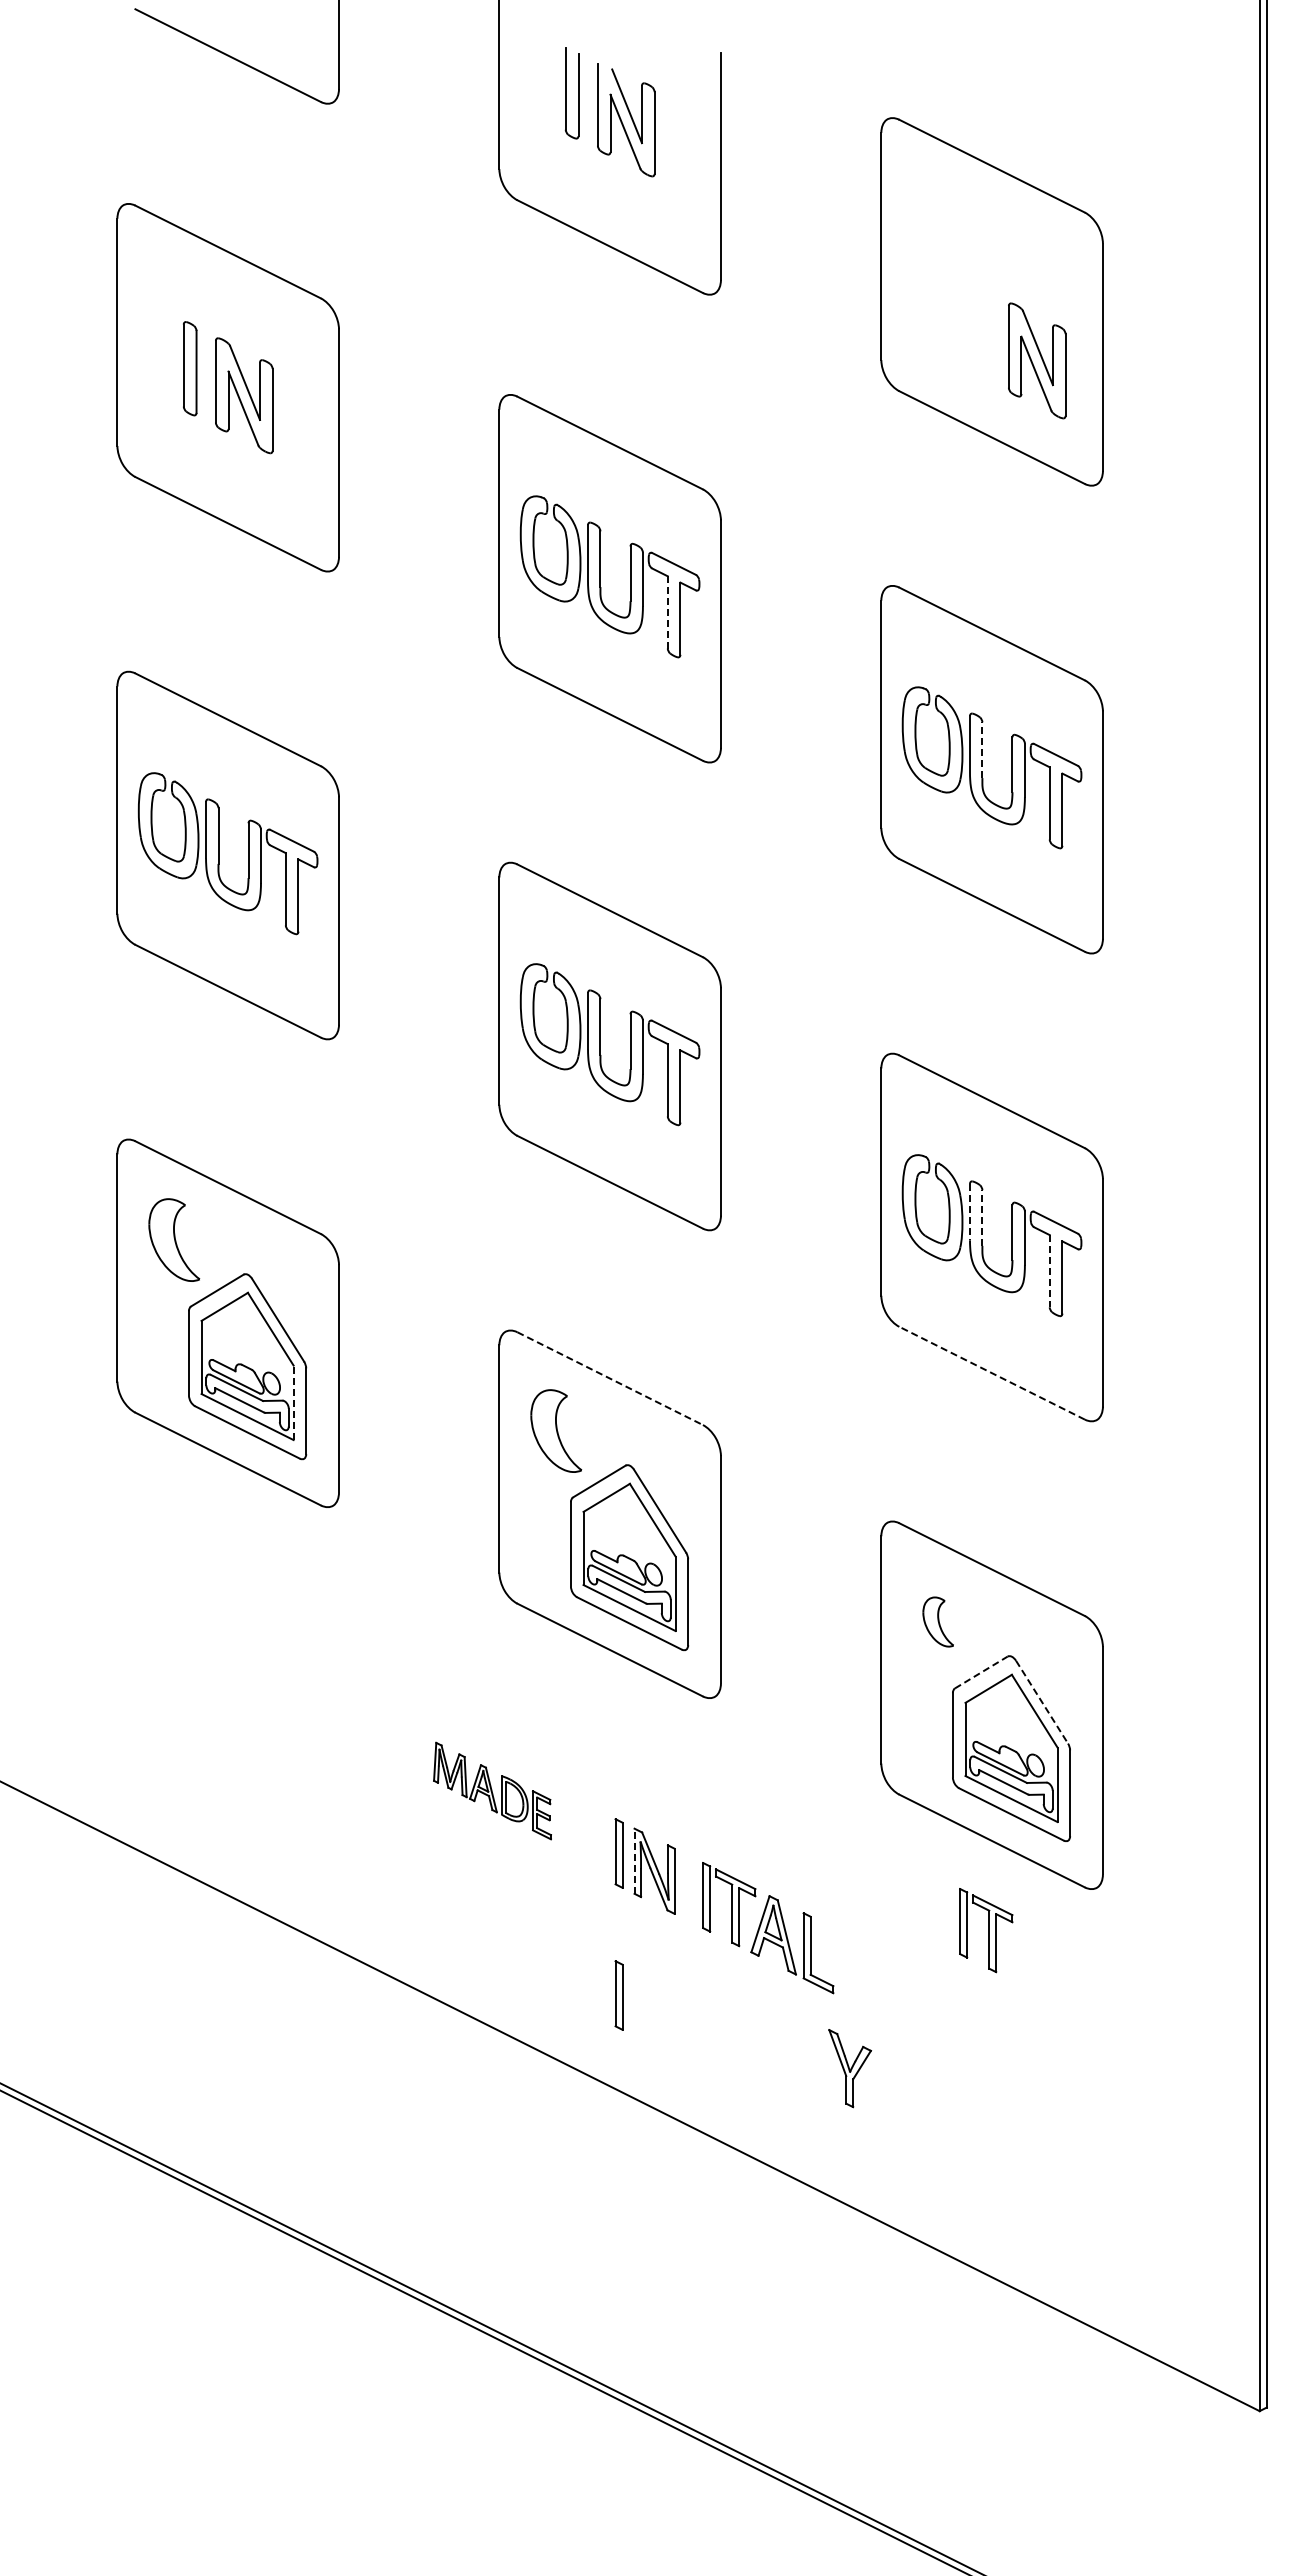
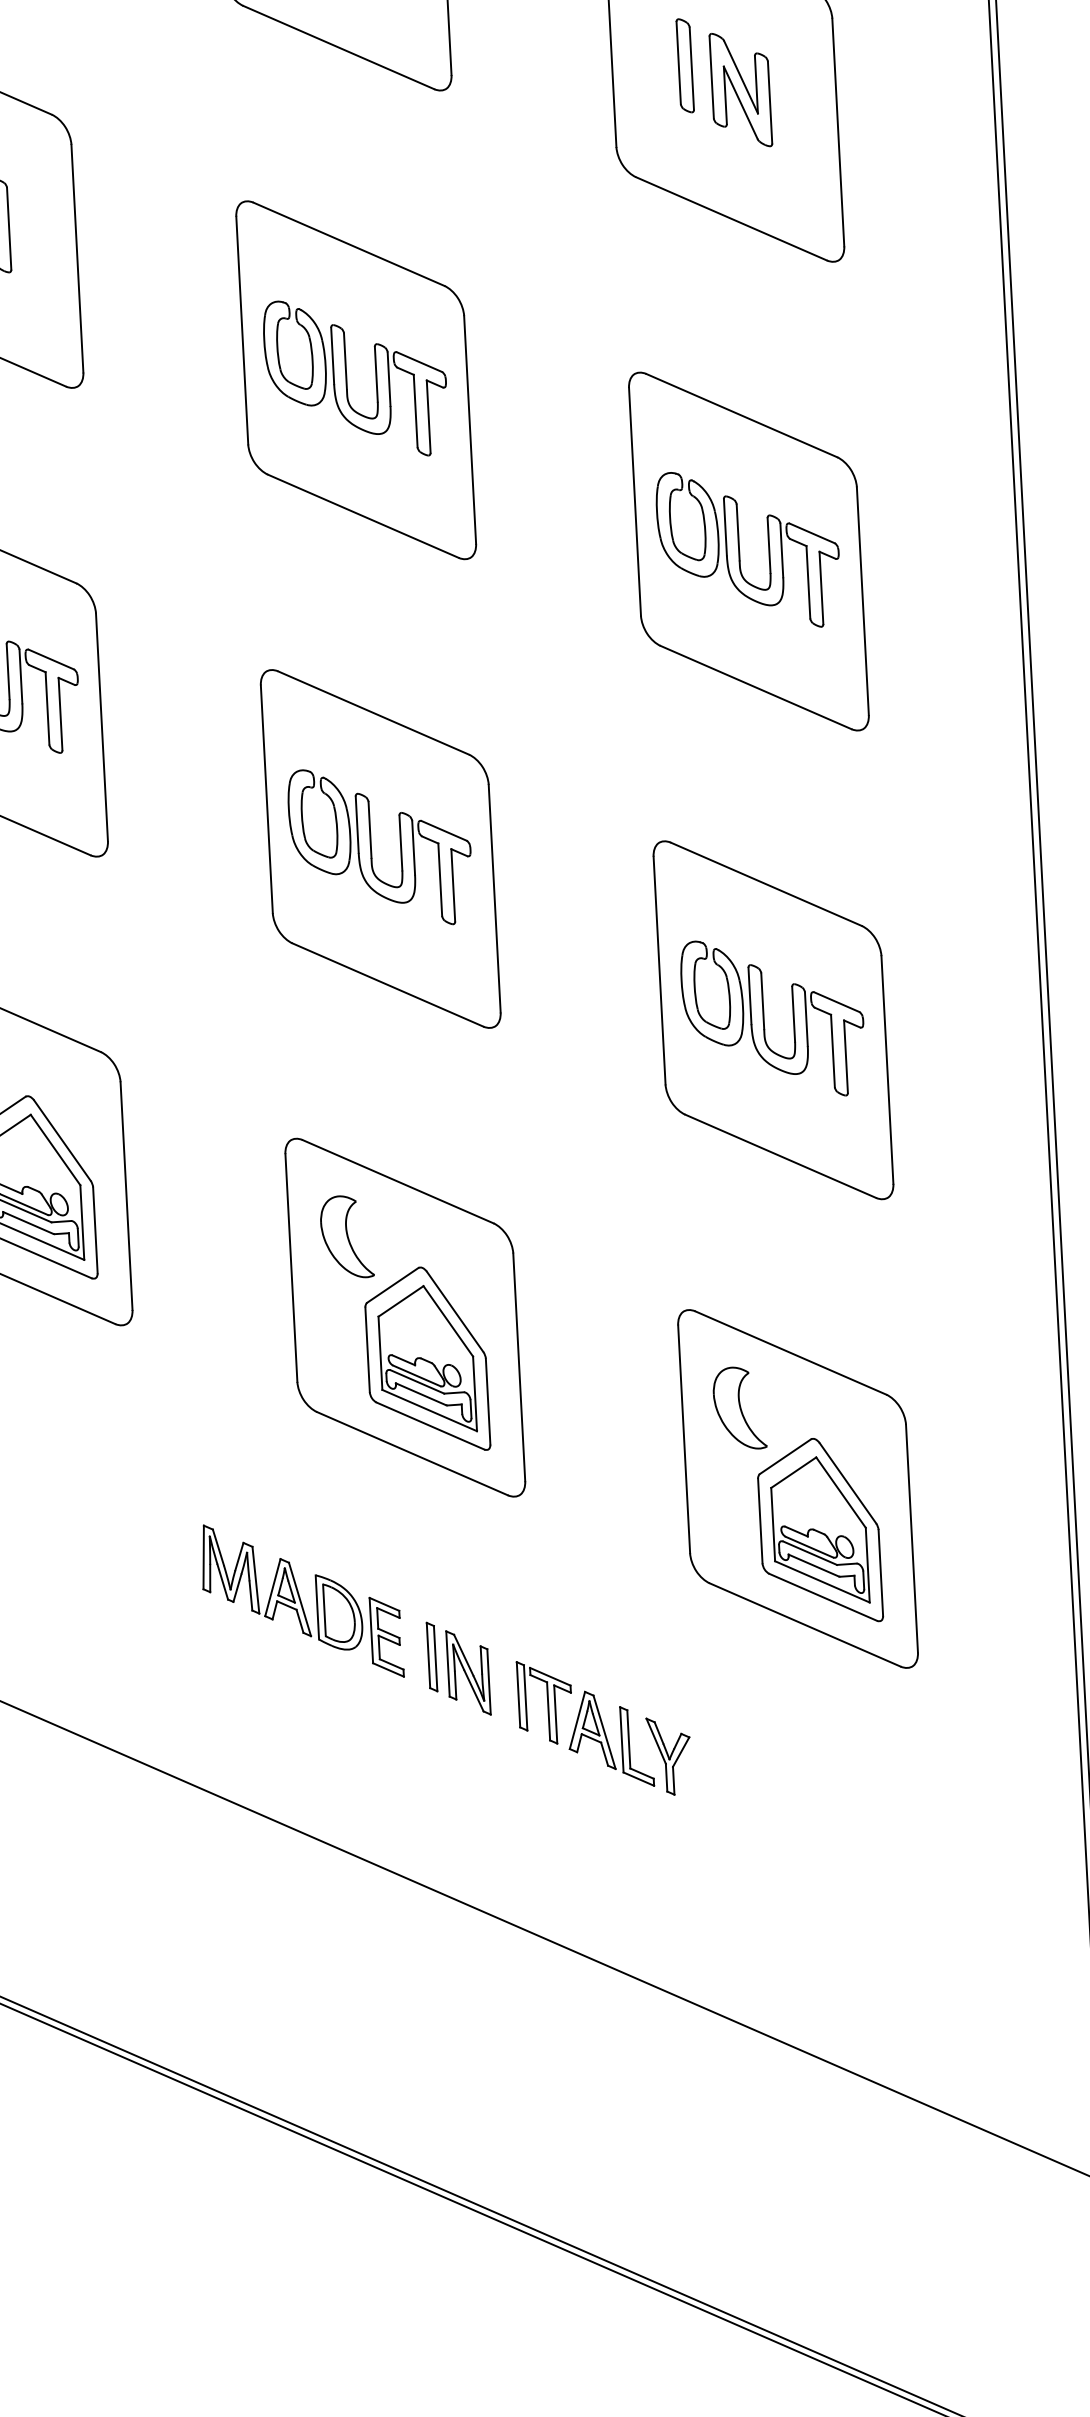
part: (953, 282) -> (684, 65), added
part: (1037, 360) -> (741, 89), moved
line: (667, 612) -> (415, 411), dashed -> solid
line: (982, 750) -> (738, 532), dashed -> solid
line: (969, 1212) -> (749, 996), dashed -> solid
line: (982, 1218) -> (762, 1001), dashed -> solid
line: (1049, 1271) -> (832, 1051), dashed -> solid
line: (992, 1373) -> (781, 1156), dashed -> solid
line: (610, 1378) -> (398, 1181), dashed -> solid
line: (293, 1402) -> (82, 1222), dashed -> solid
part: (938, 1621) -> (739, 1407), size x1.67
line: (981, 1672) -> (785, 1456), dashed -> solid
line: (1042, 1702) -> (848, 1483), dashed -> solid
part: (492, 1790) -> (301, 1600), size x1.67
line: (634, 1861) -> (447, 1664), dashed -> solid
part: (986, 1930) -> (804, 1714), removed
part: (618, 1995) -> (438, 1799), removed
part: (850, 2068) -> (669, 1756), moved

